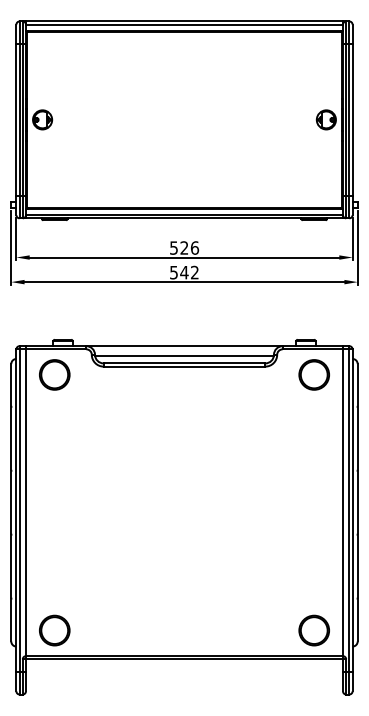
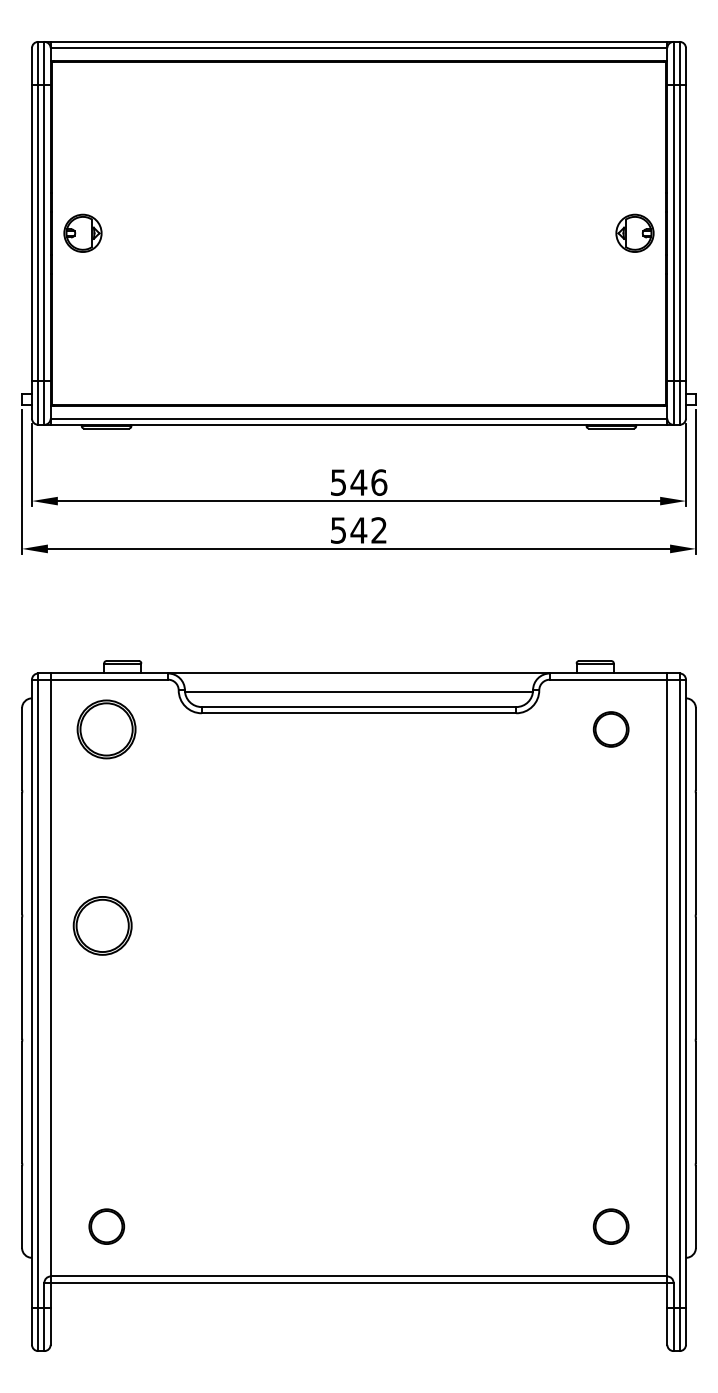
text: (184, 247) -> (359, 481), 526 -> 546
part: (313, 374) -> (609, 728), size x0.6
part: (52, 475) -> (102, 925), added
part: (54, 630) -> (106, 1226), size x0.6
part: (313, 630) -> (609, 1226), size x0.6

